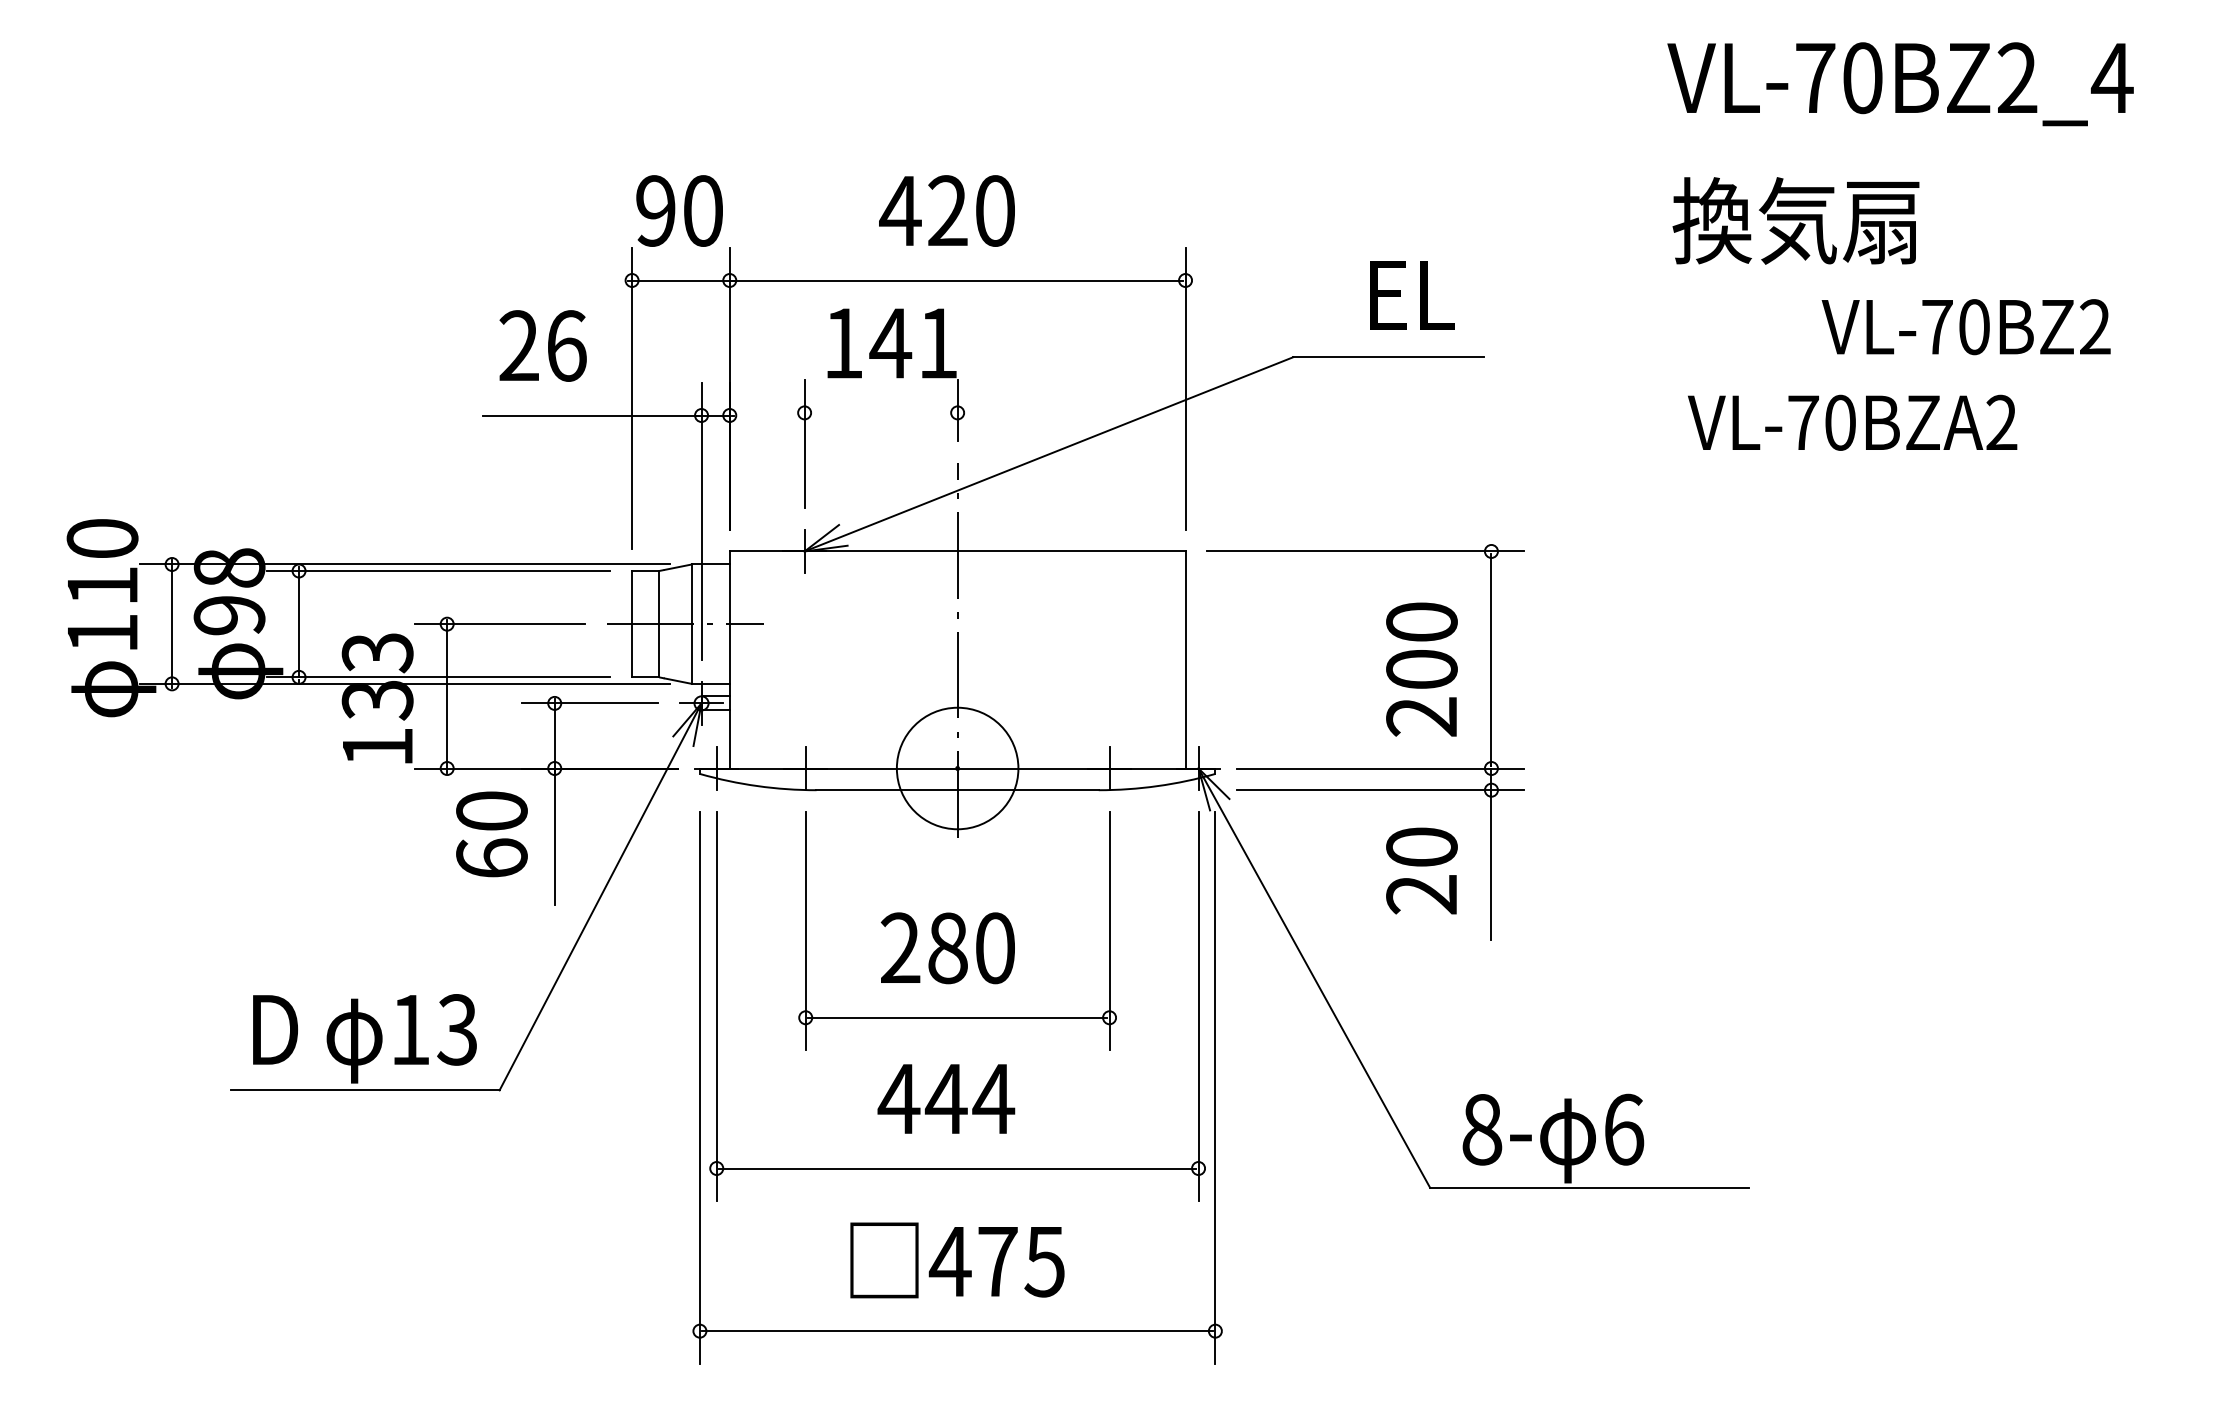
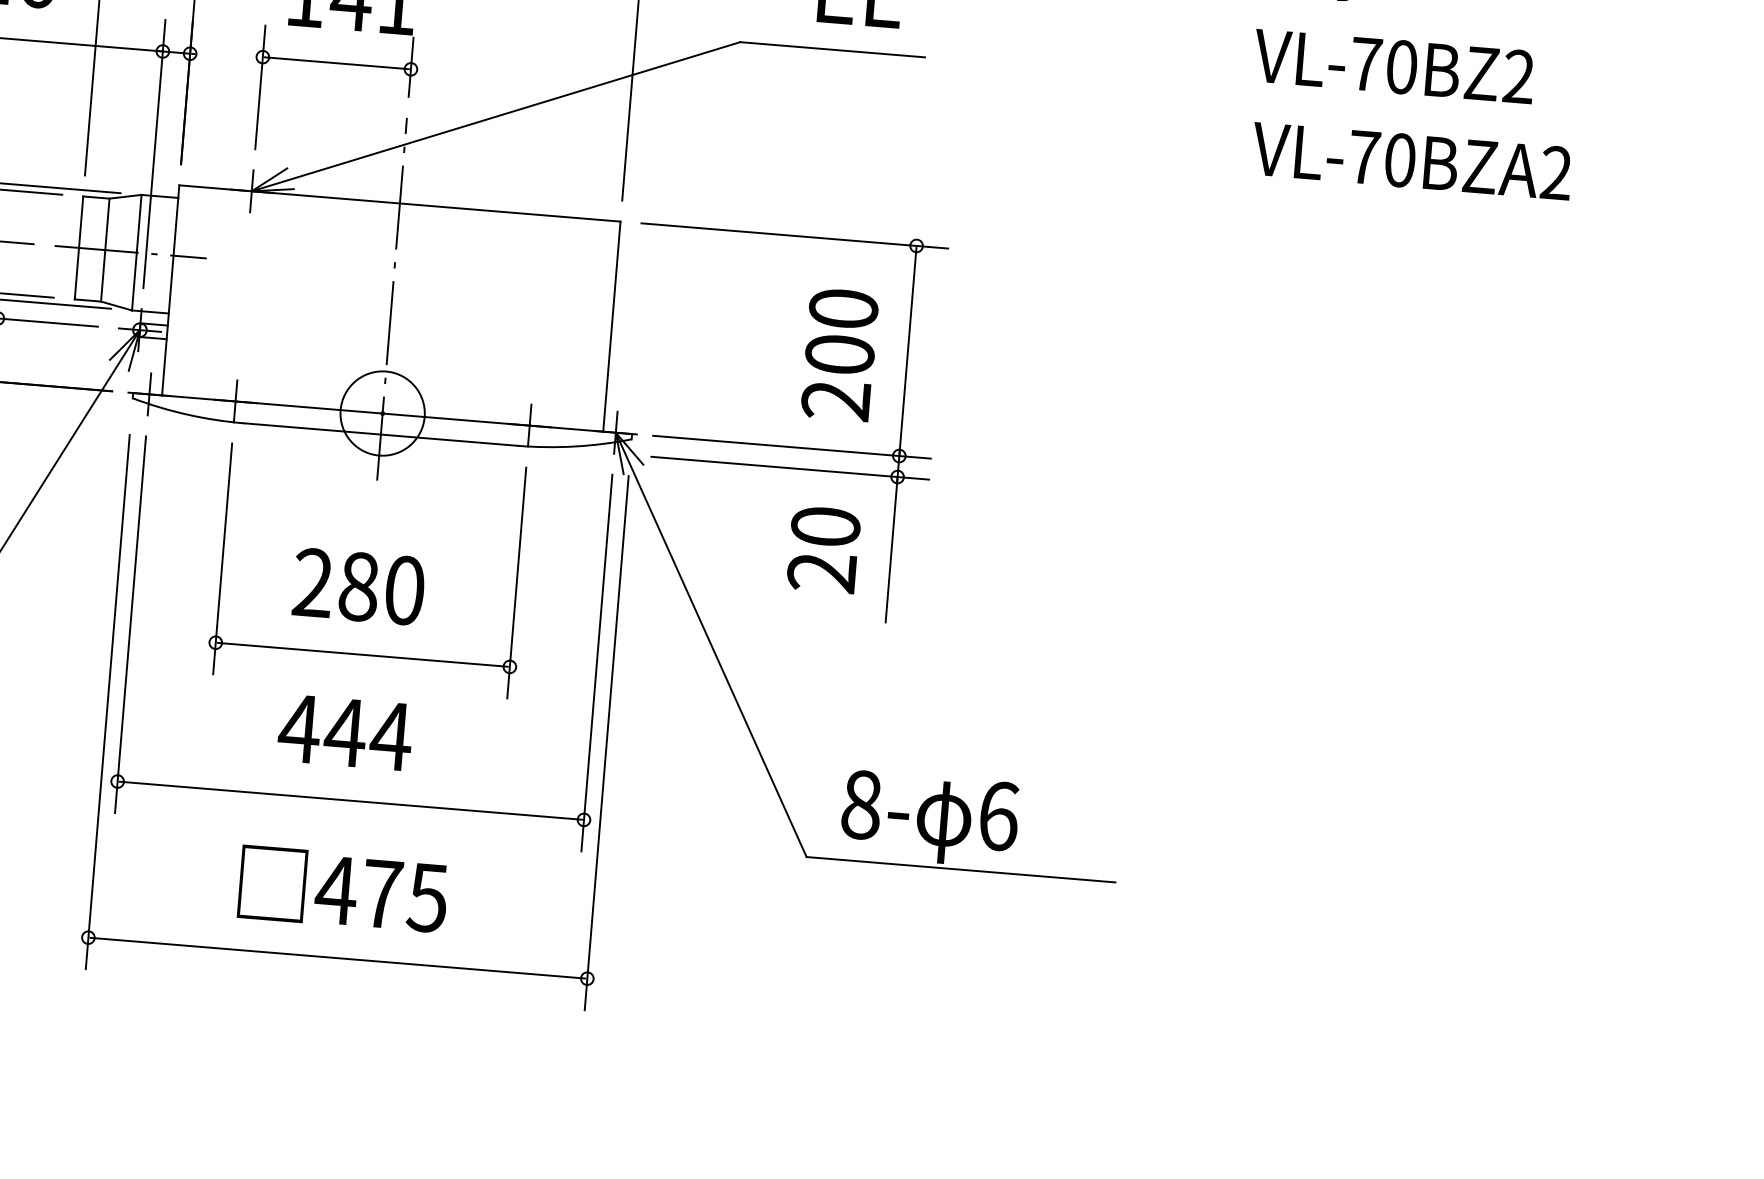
line: (880, 412) -> (336, 62), added
text: (1852, 422) -> (1411, 160), moved
circle: (957, 768) -> (382, 413), size x0.71

